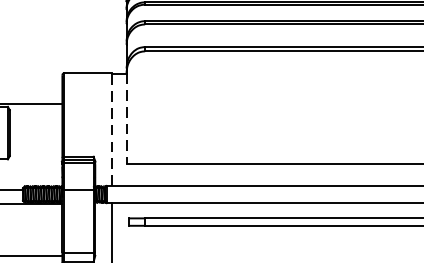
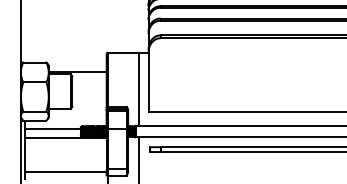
line: (126, 119) -> (148, 82), dashed -> solid
line: (111, 129) -> (138, 89), dashed -> solid

